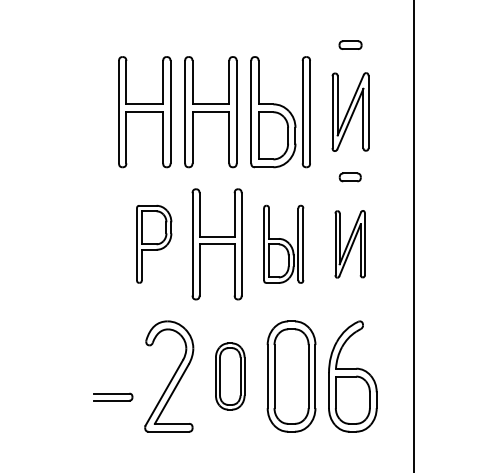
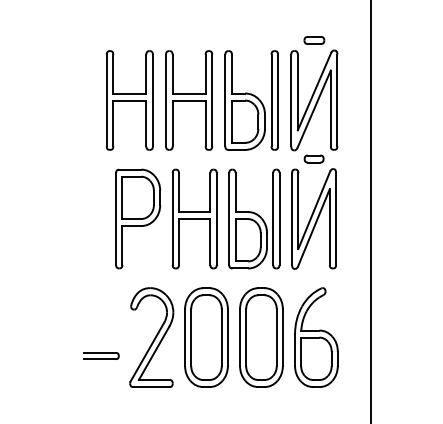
part: (350, 112) -> (314, 100), size x1.43
part: (154, 243) -> (138, 218), size x1.43
part: (283, 243) -> (254, 218), size x1.43
part: (349, 243) -> (313, 218), size x1.67
part: (230, 376) -> (206, 337), size x1.67

